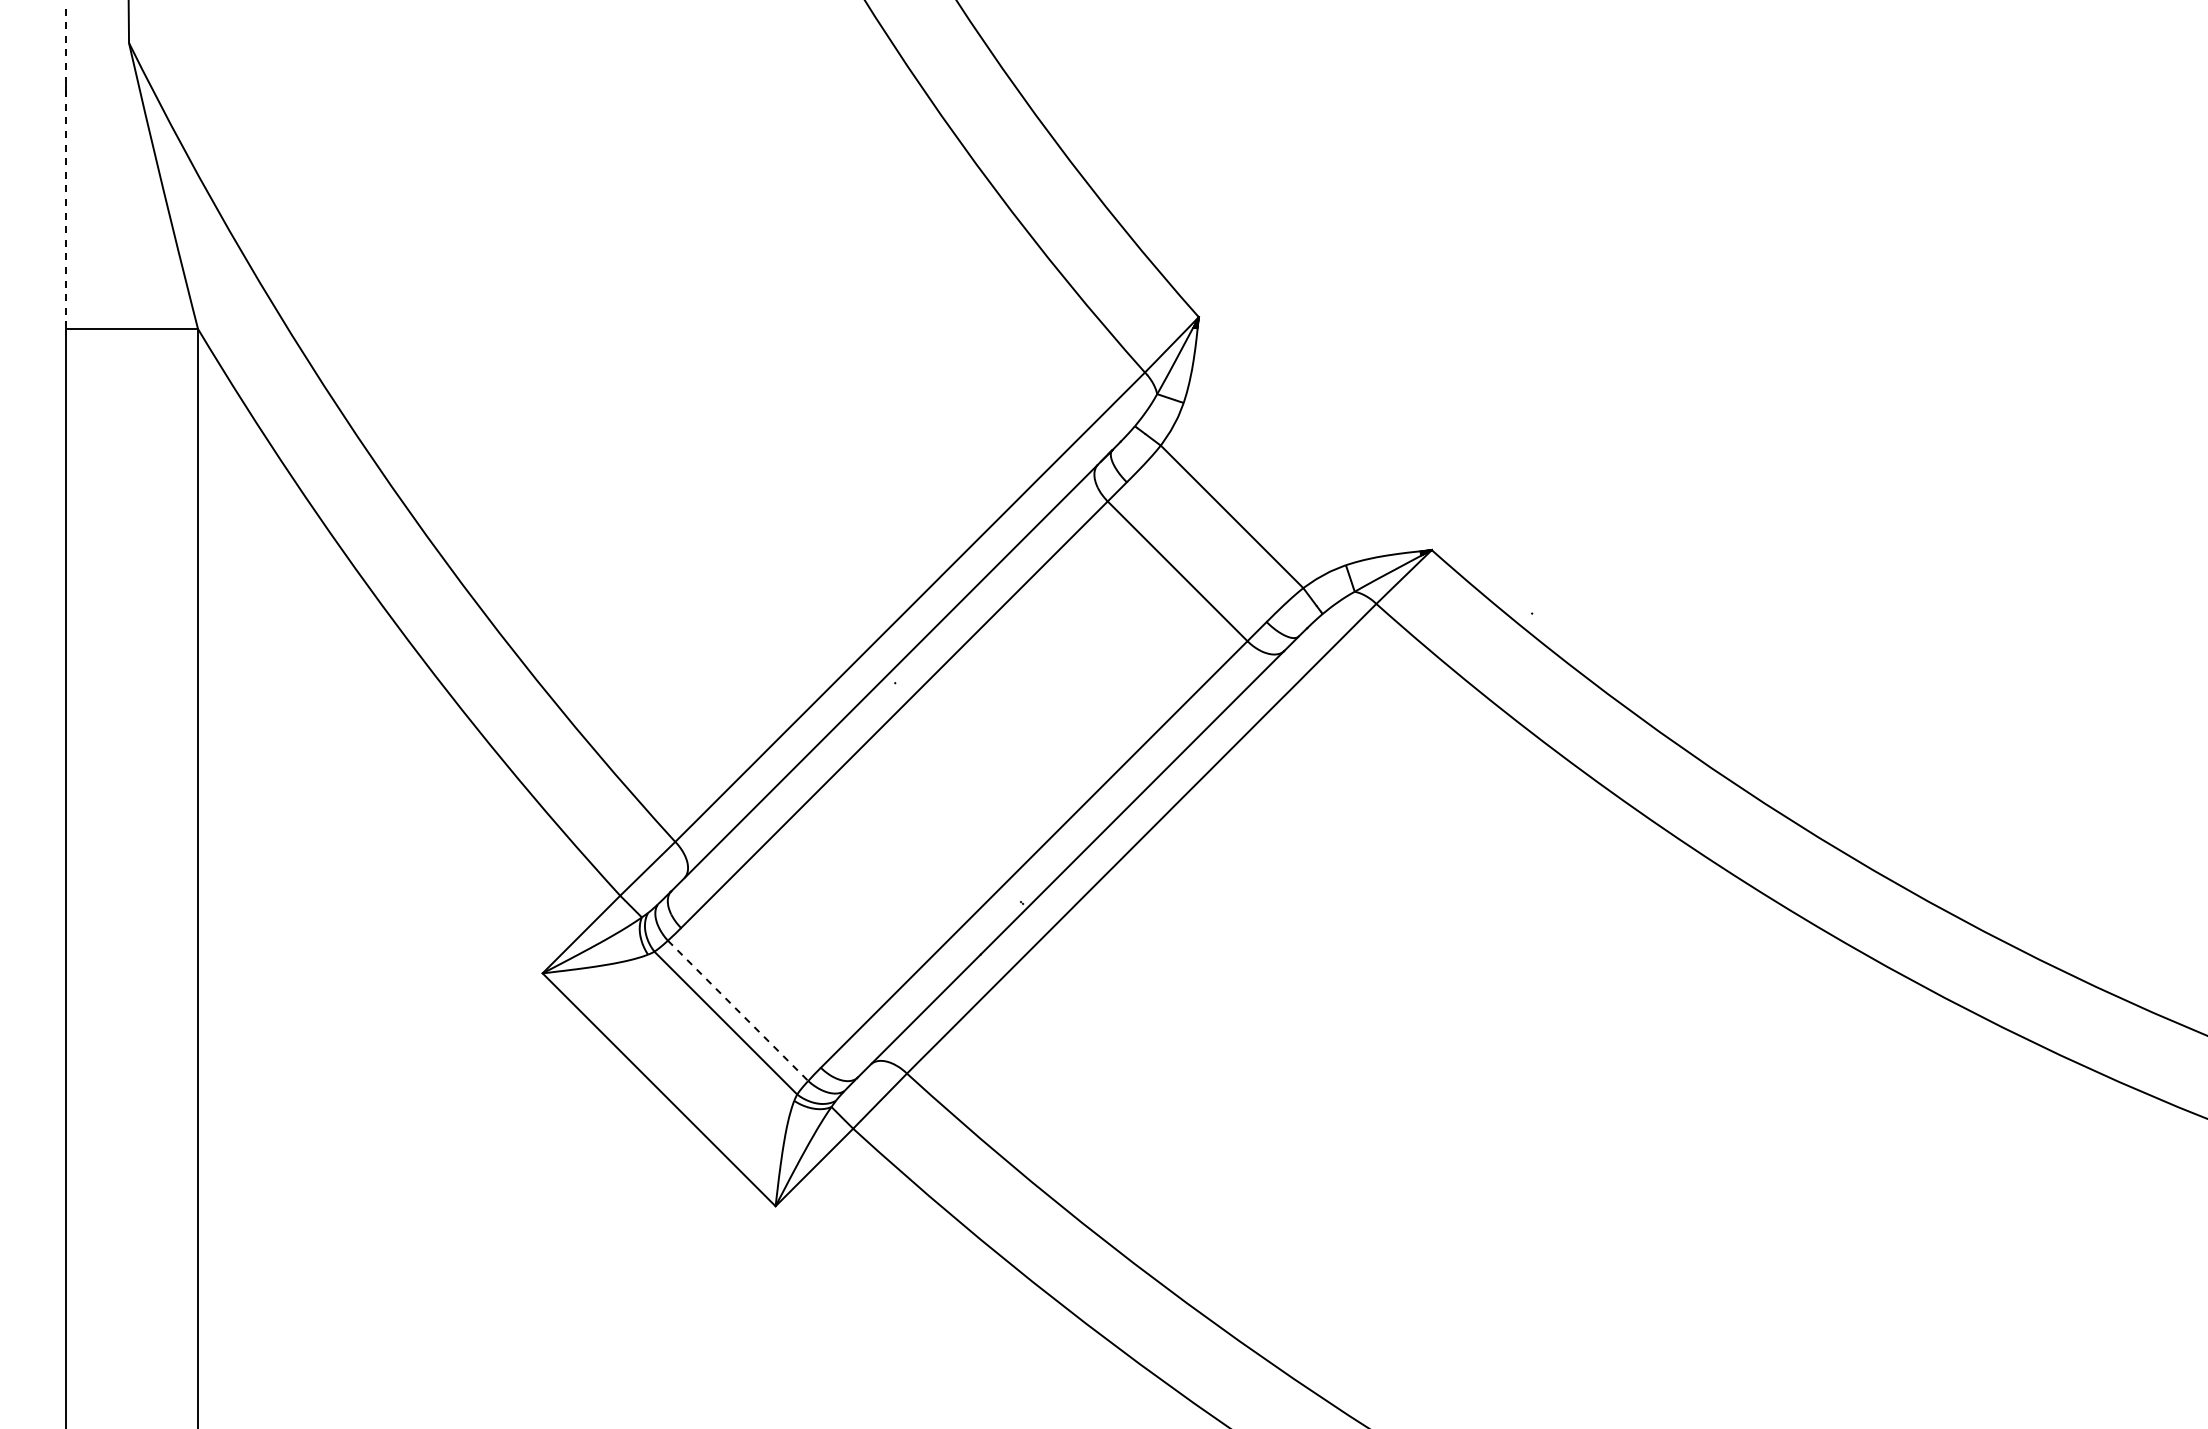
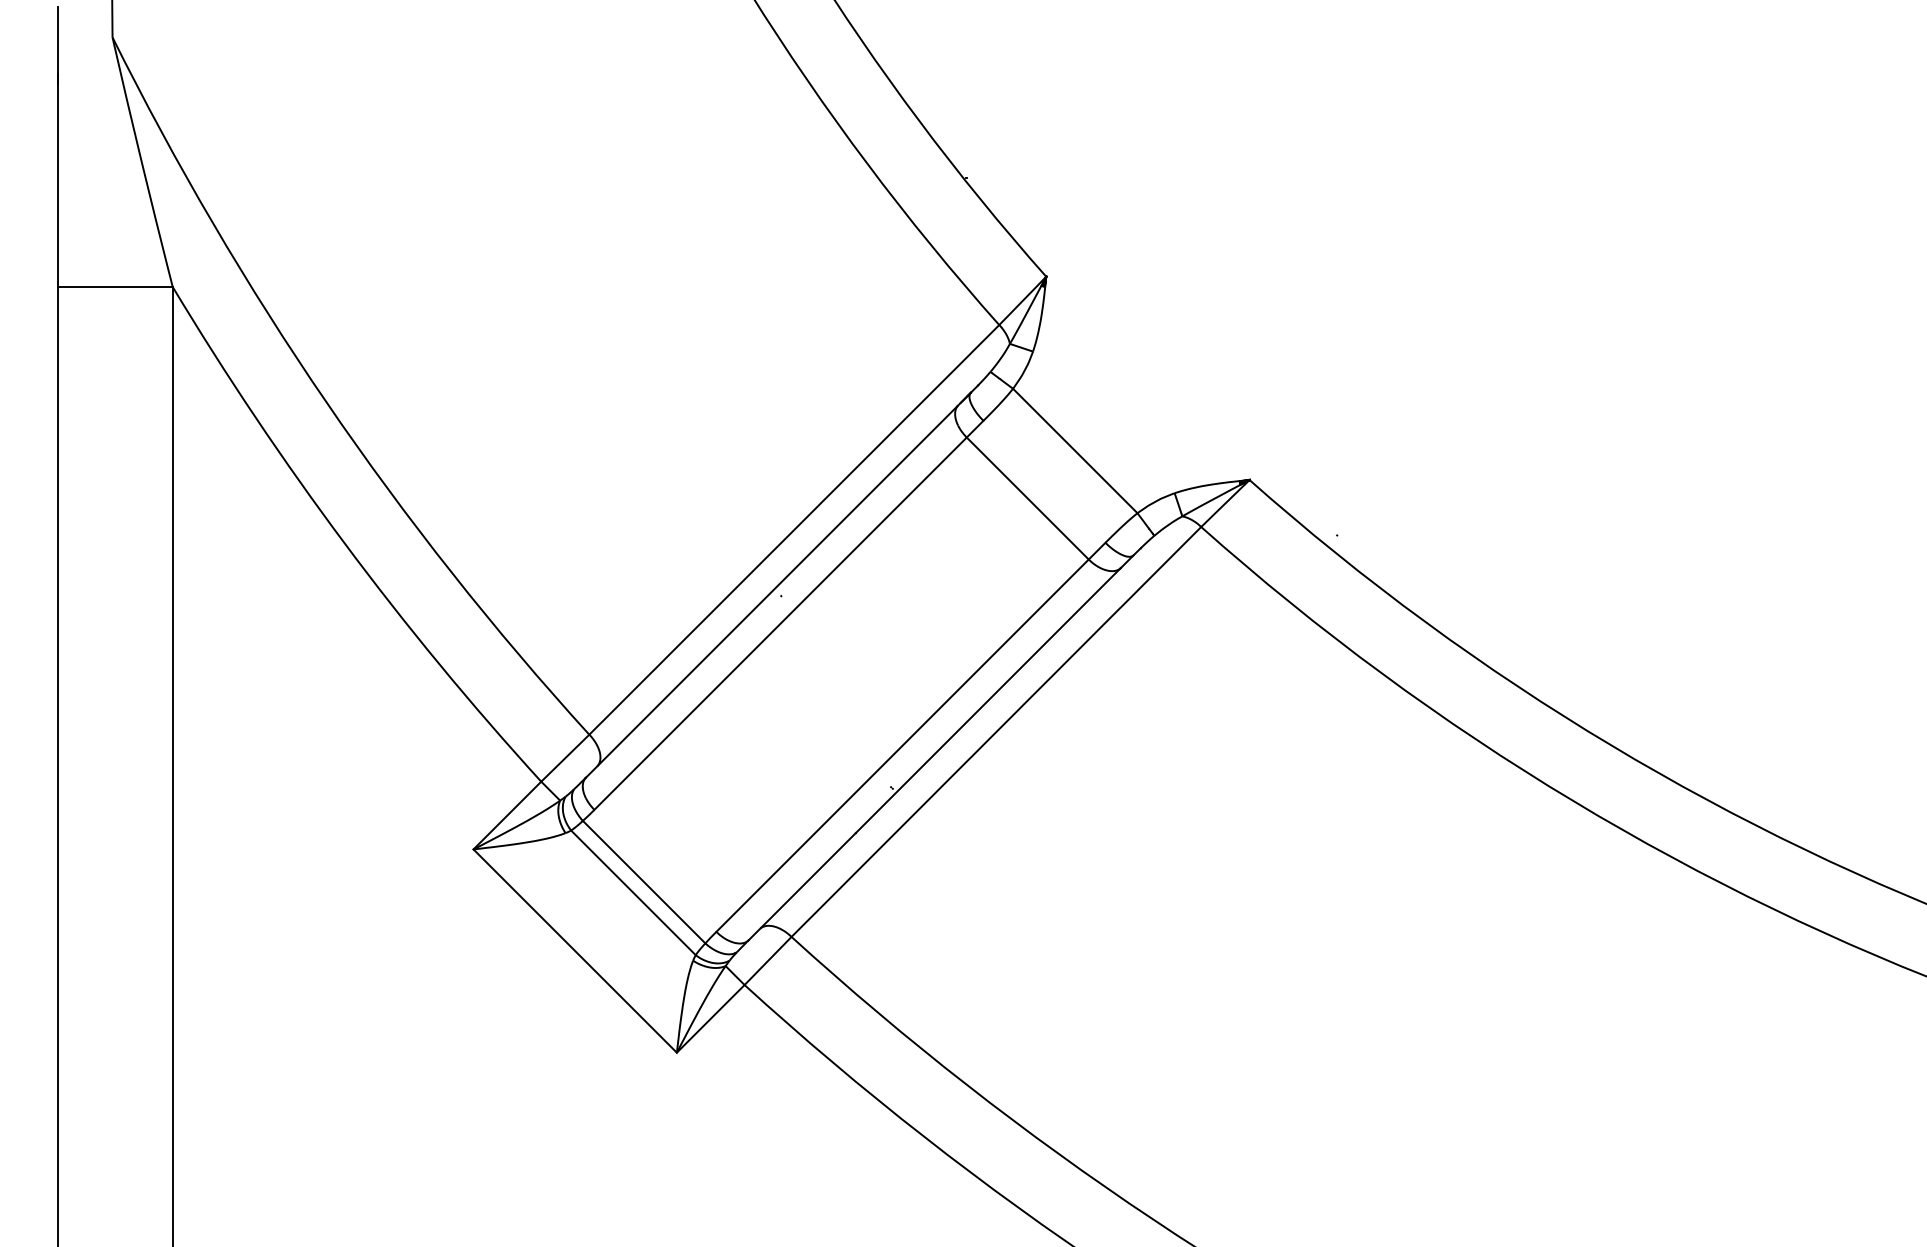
line: (66, 169) -> (57, 147), dashed -> solid
line: (738, 1011) -> (644, 882), dashed -> solid

